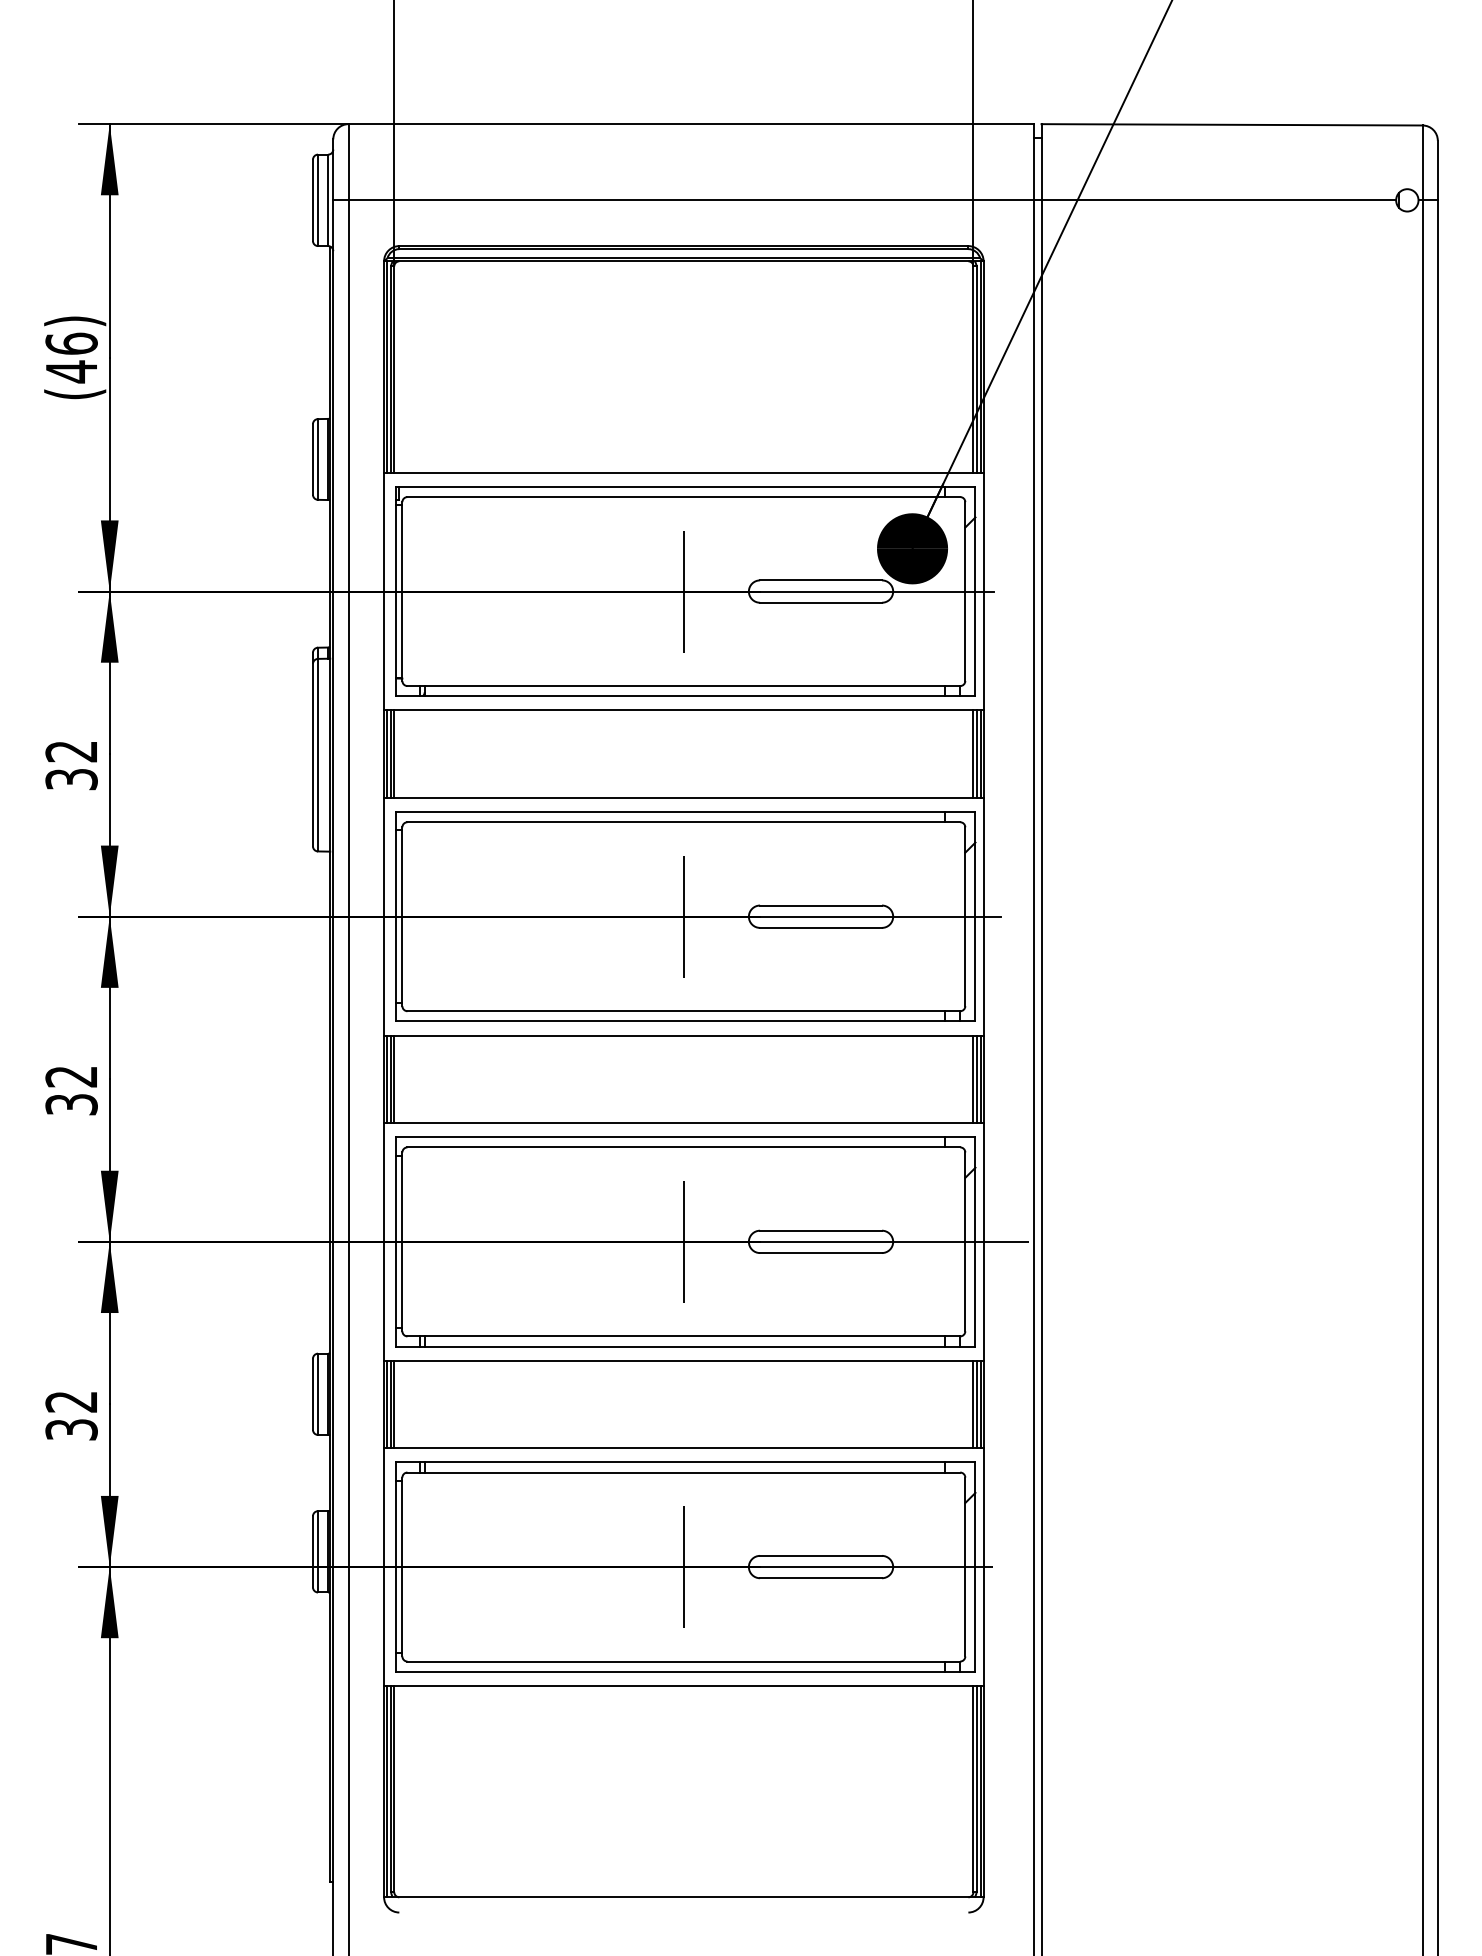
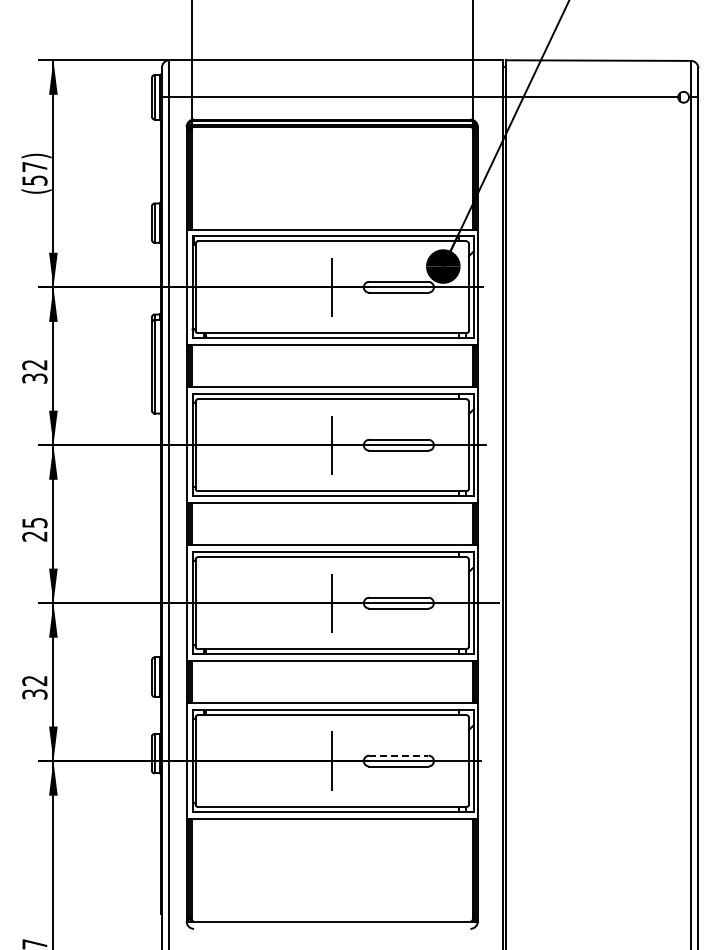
text: (70, 357) -> (34, 173), (46) -> (57)
text: (70, 1090) -> (34, 529), 32 -> 25
line: (820, 1555) -> (398, 755), solid -> dashed

